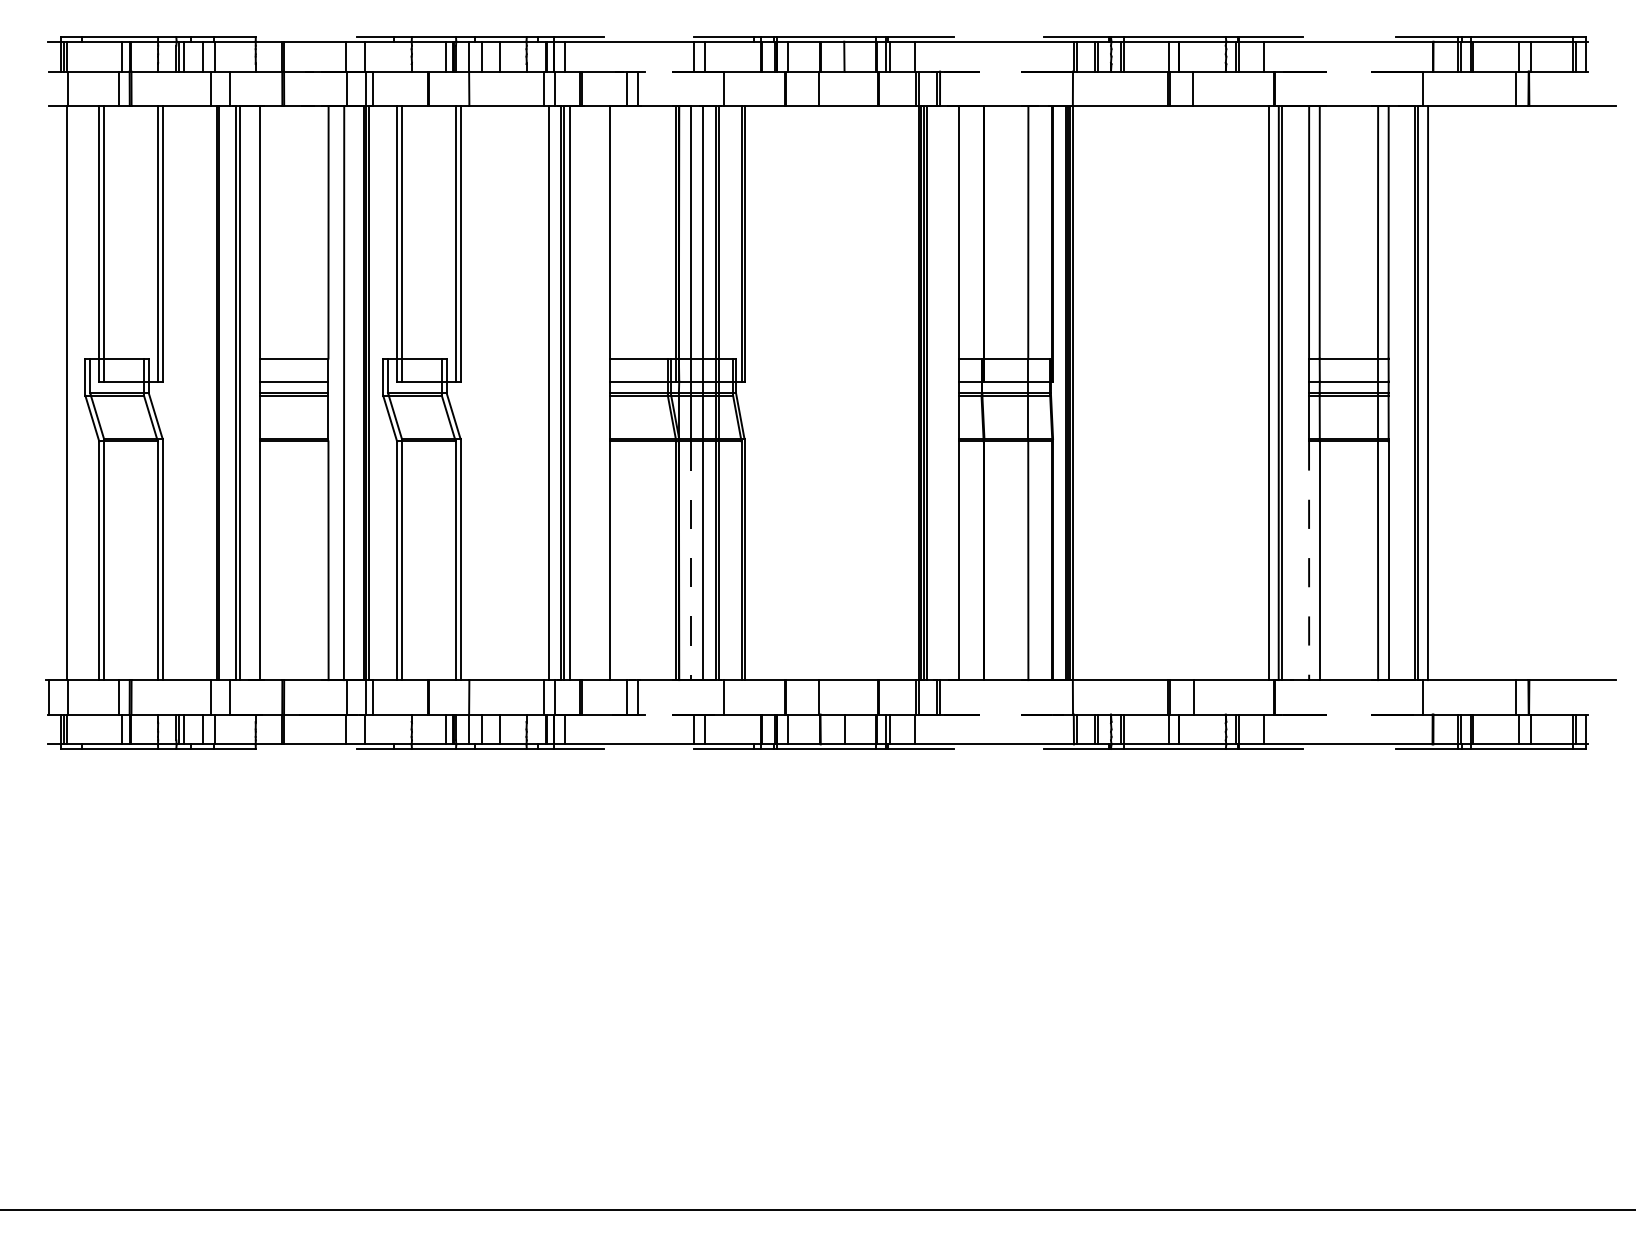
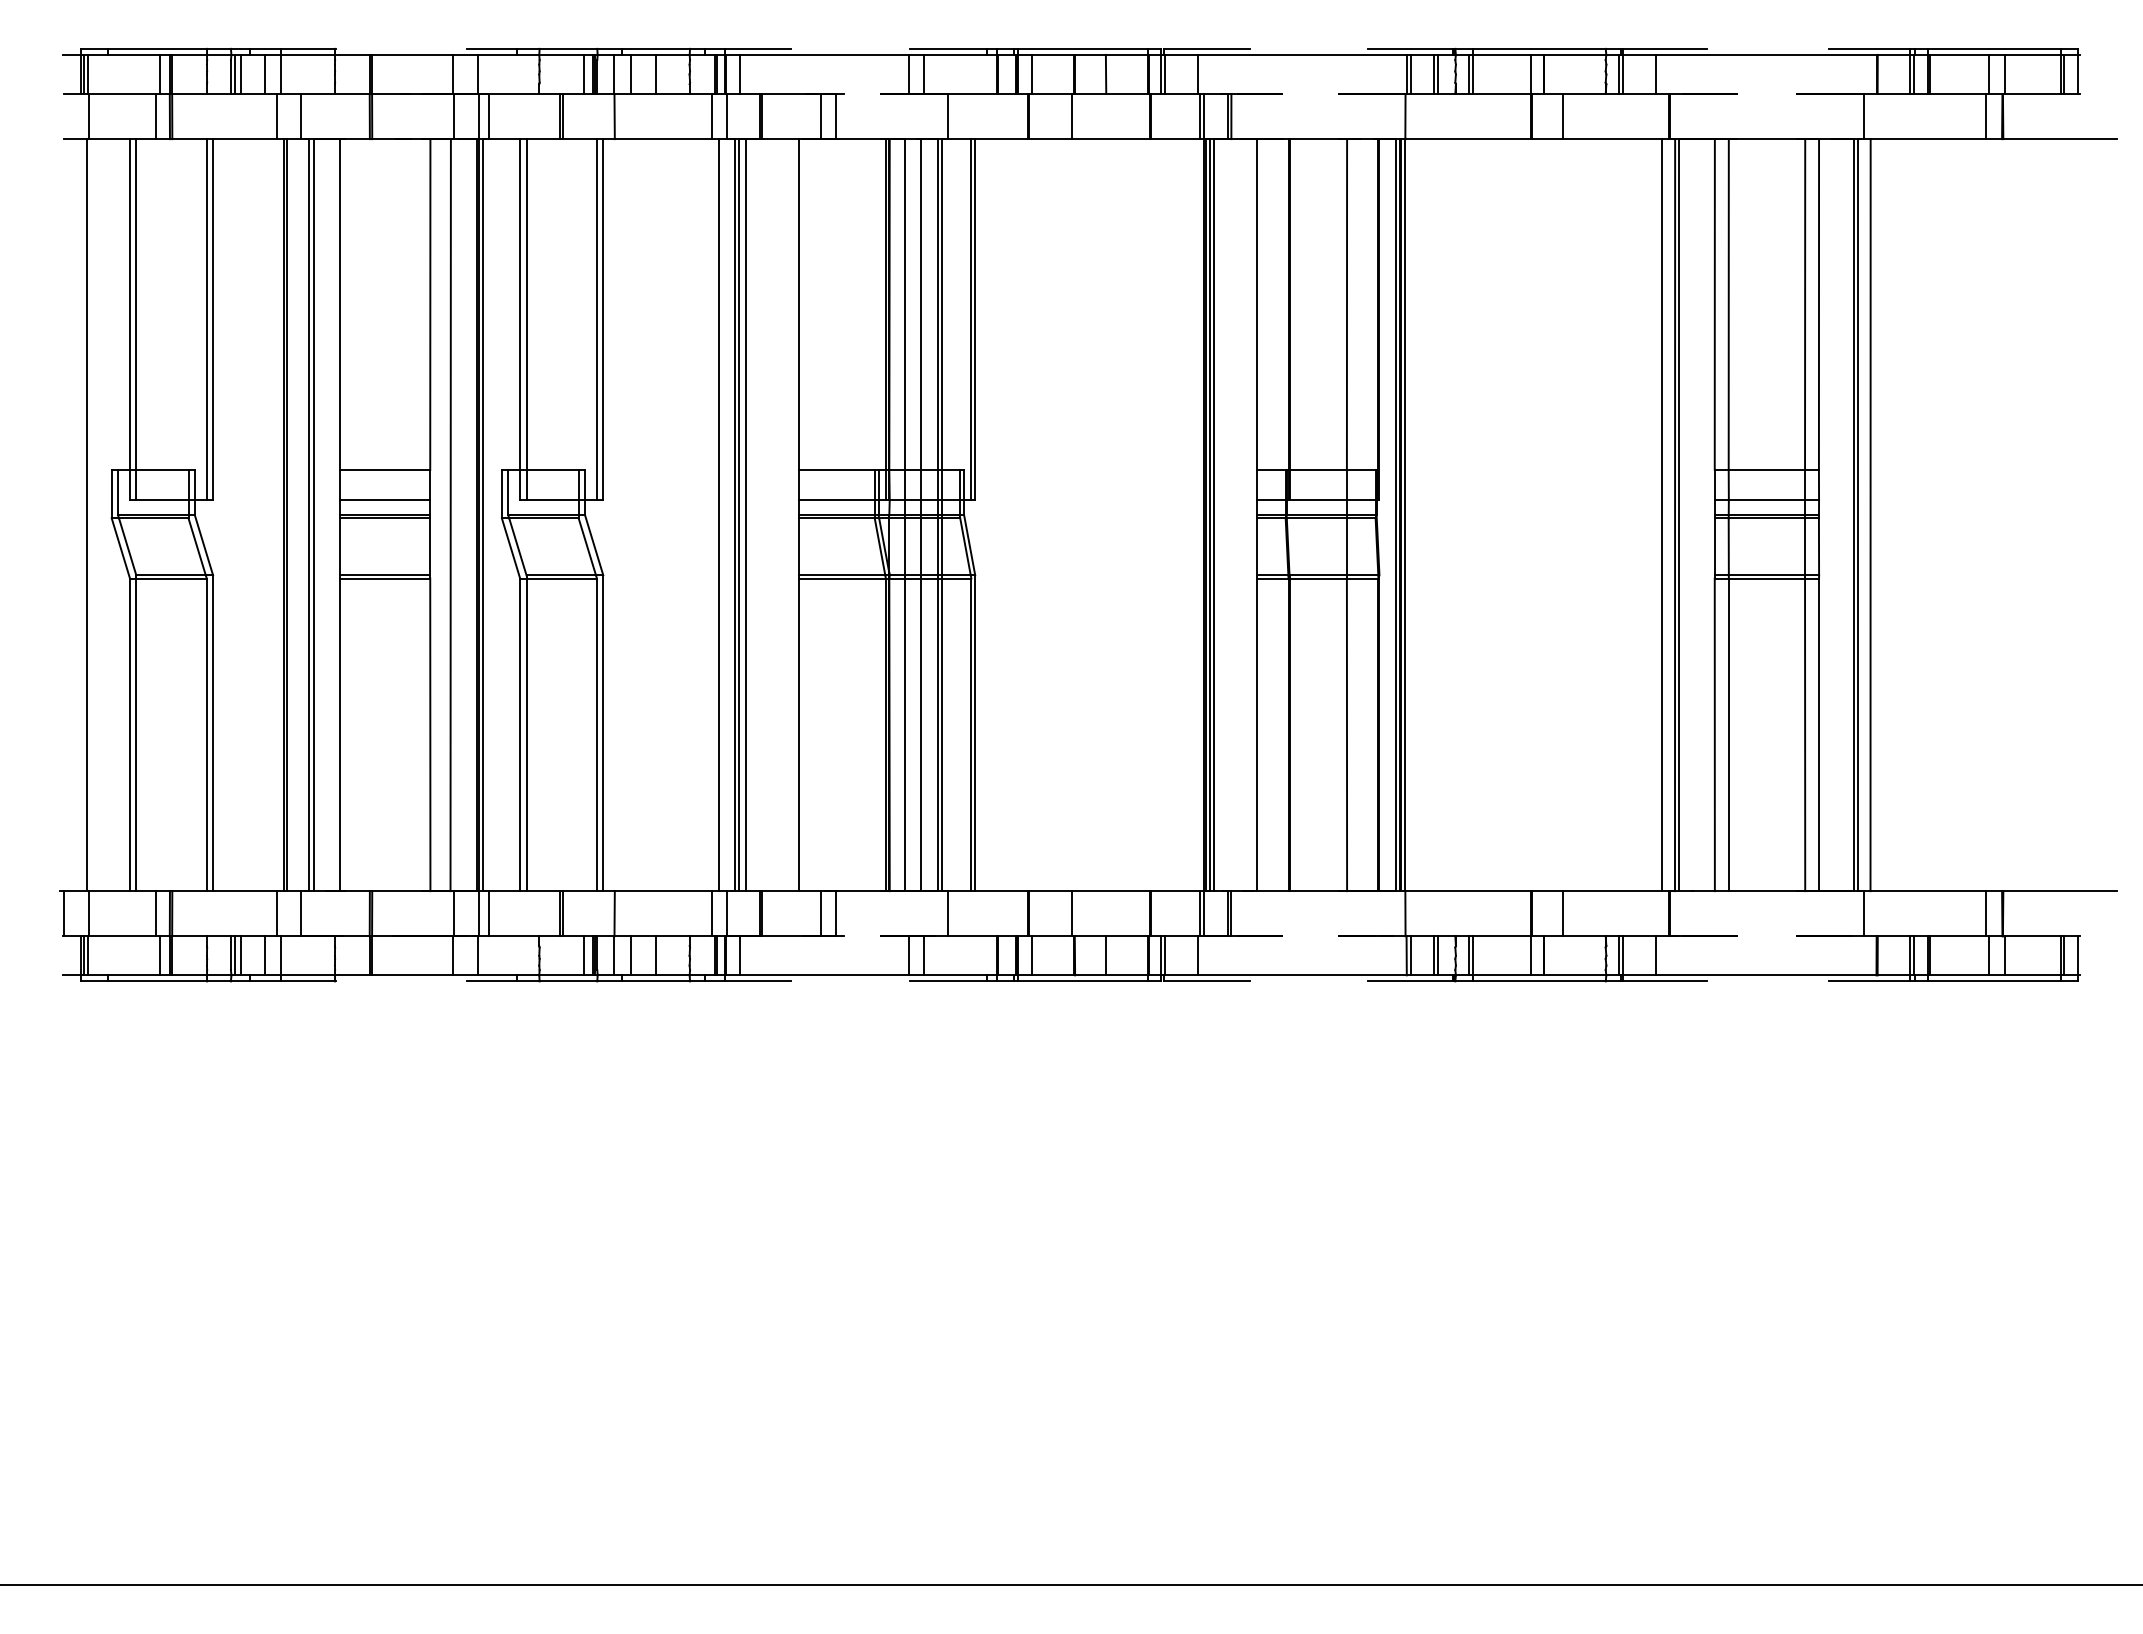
line: (690, 561) -> (904, 735), dashed -> solid
line: (1308, 561) -> (1714, 735), dashed -> solid

